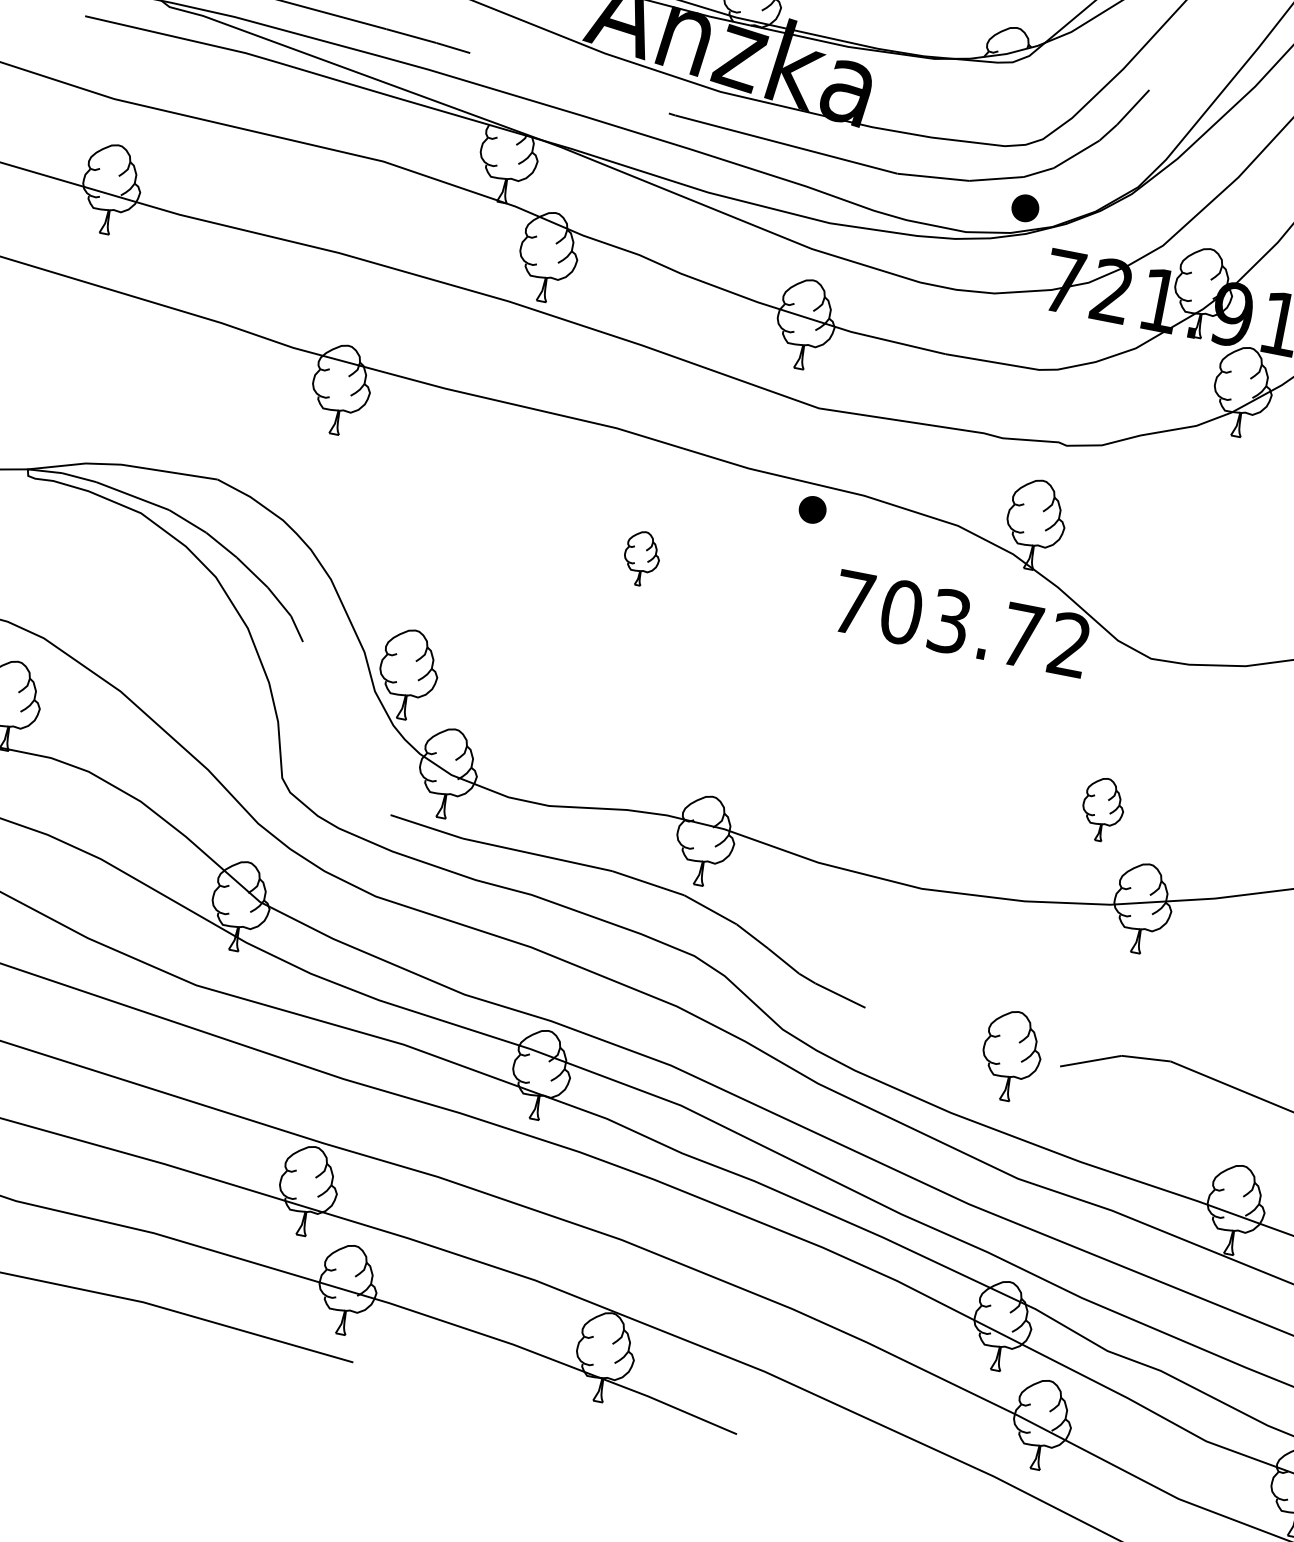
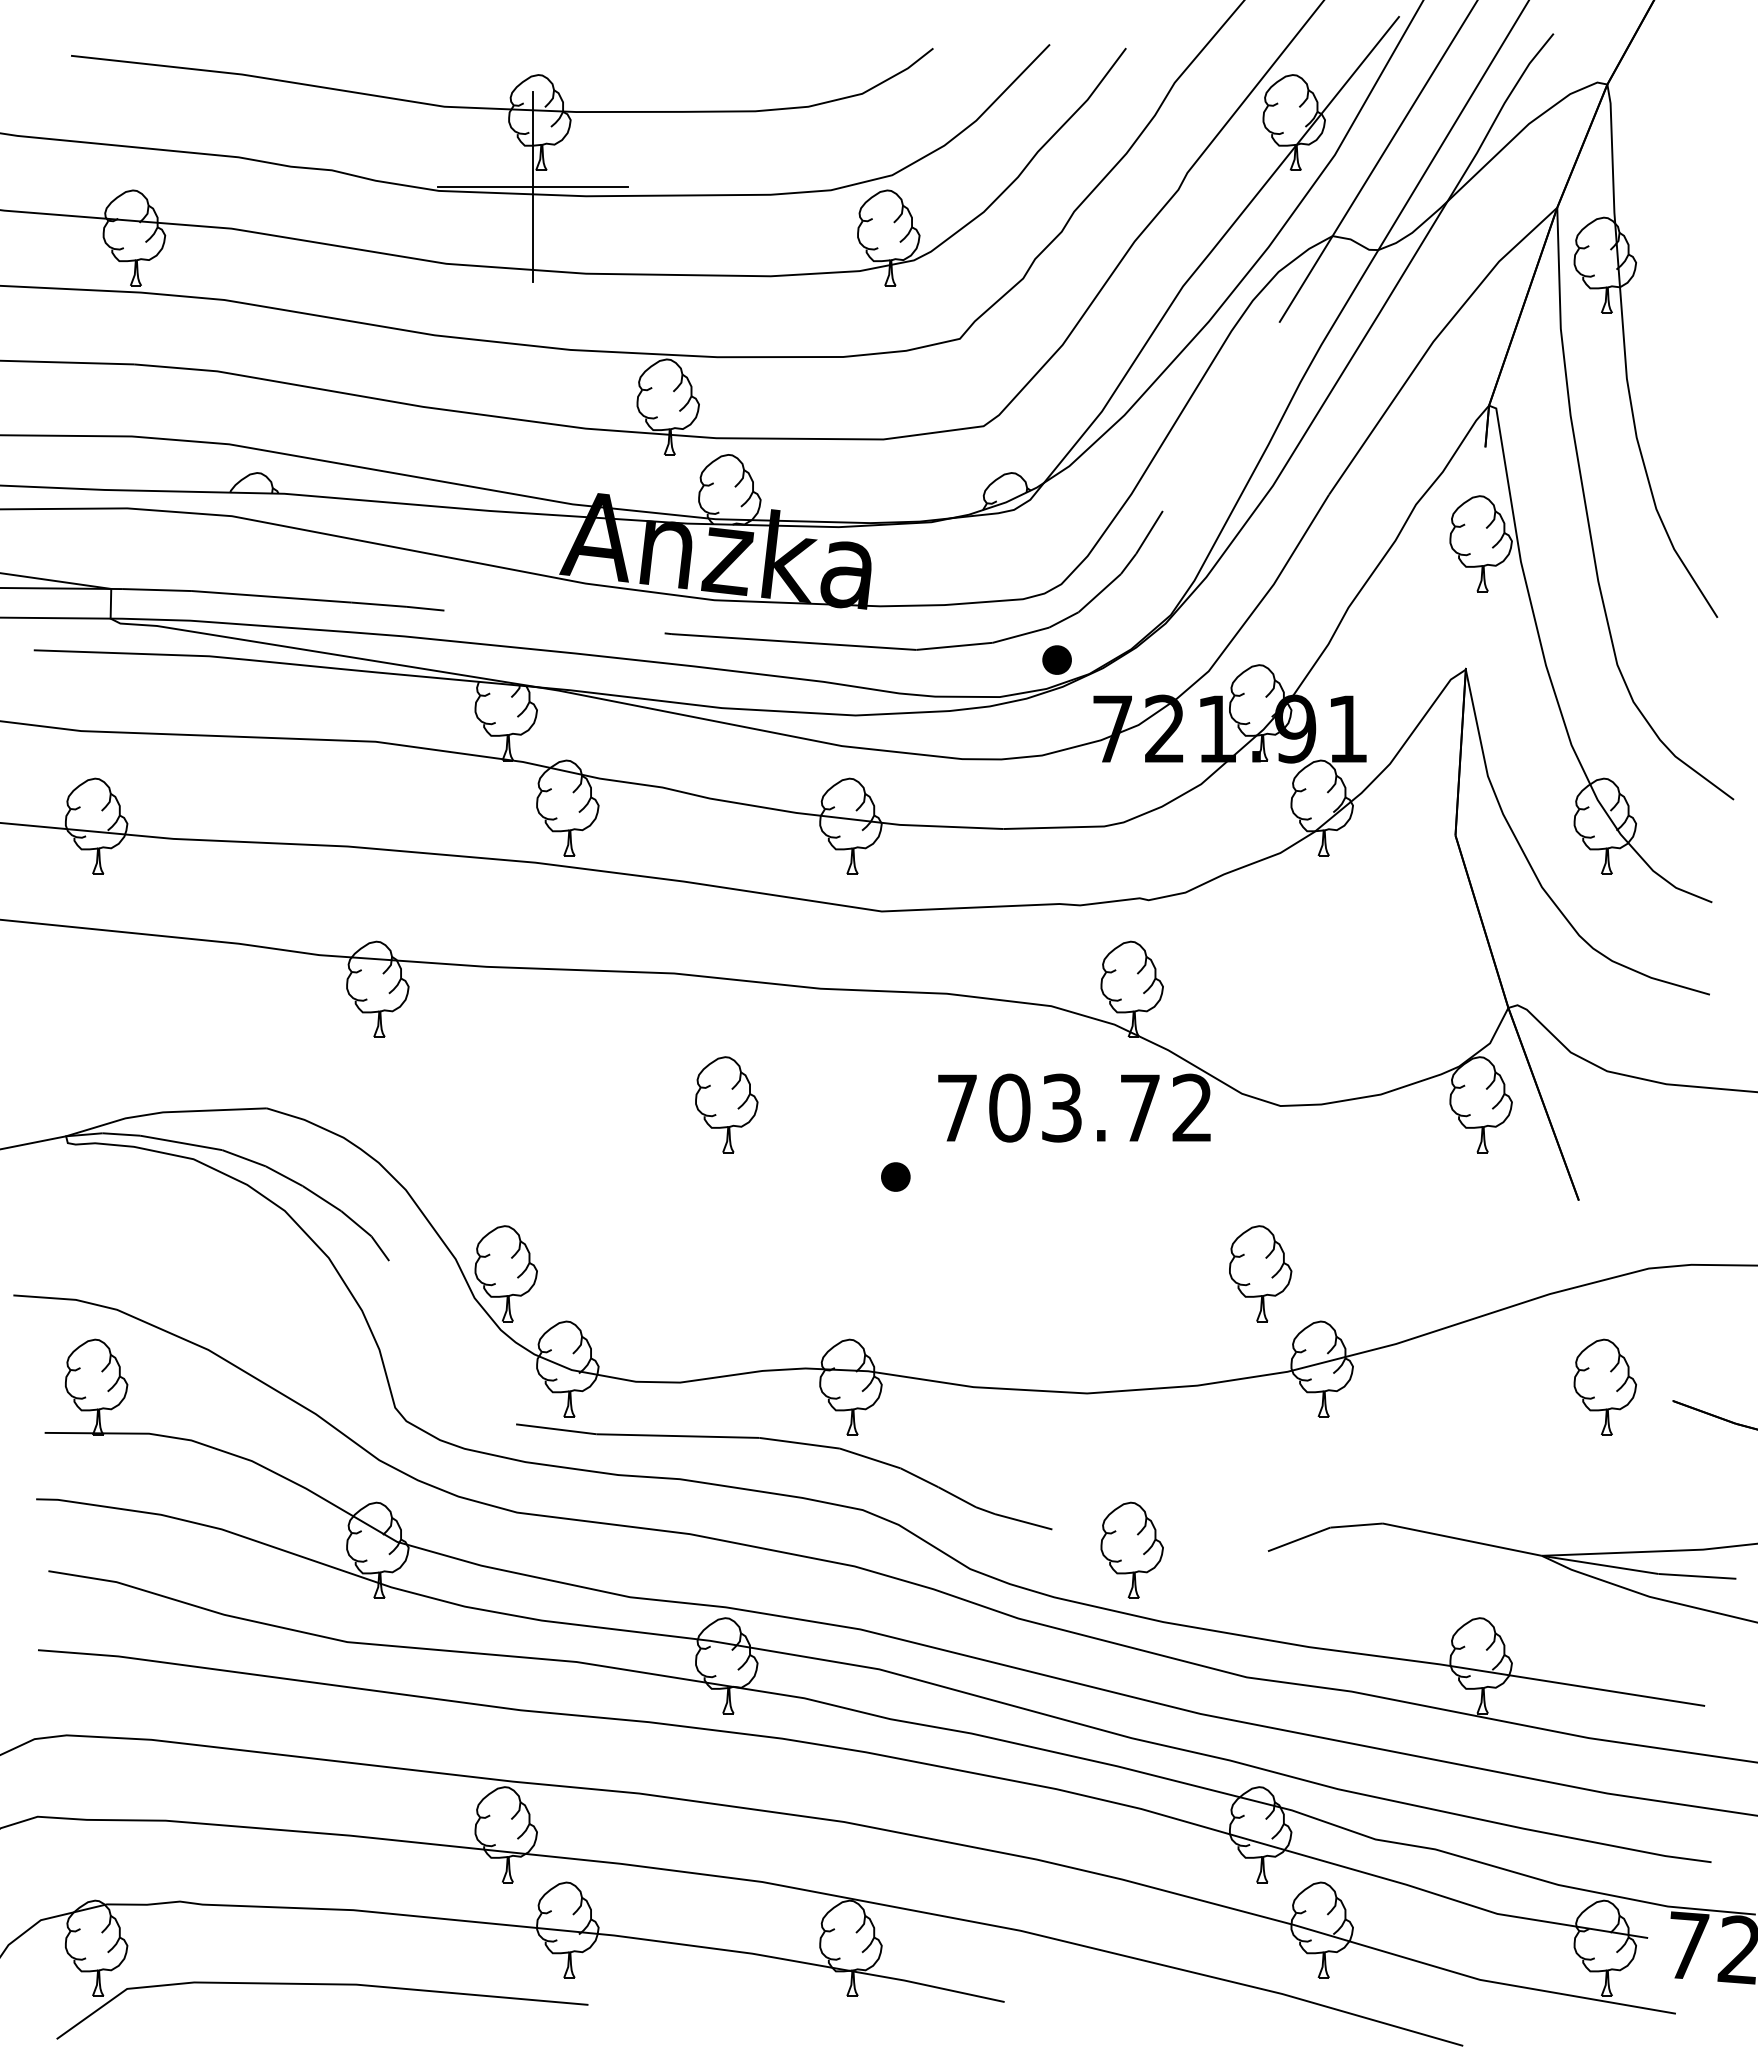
part: (812, 509) -> (895, 1176), moved
part: (641, 558) -> (726, 1104), size x1.67
part: (1102, 809) -> (1260, 1273), size x1.43
part: (1011, 1055) -> (1131, 1549), moved

